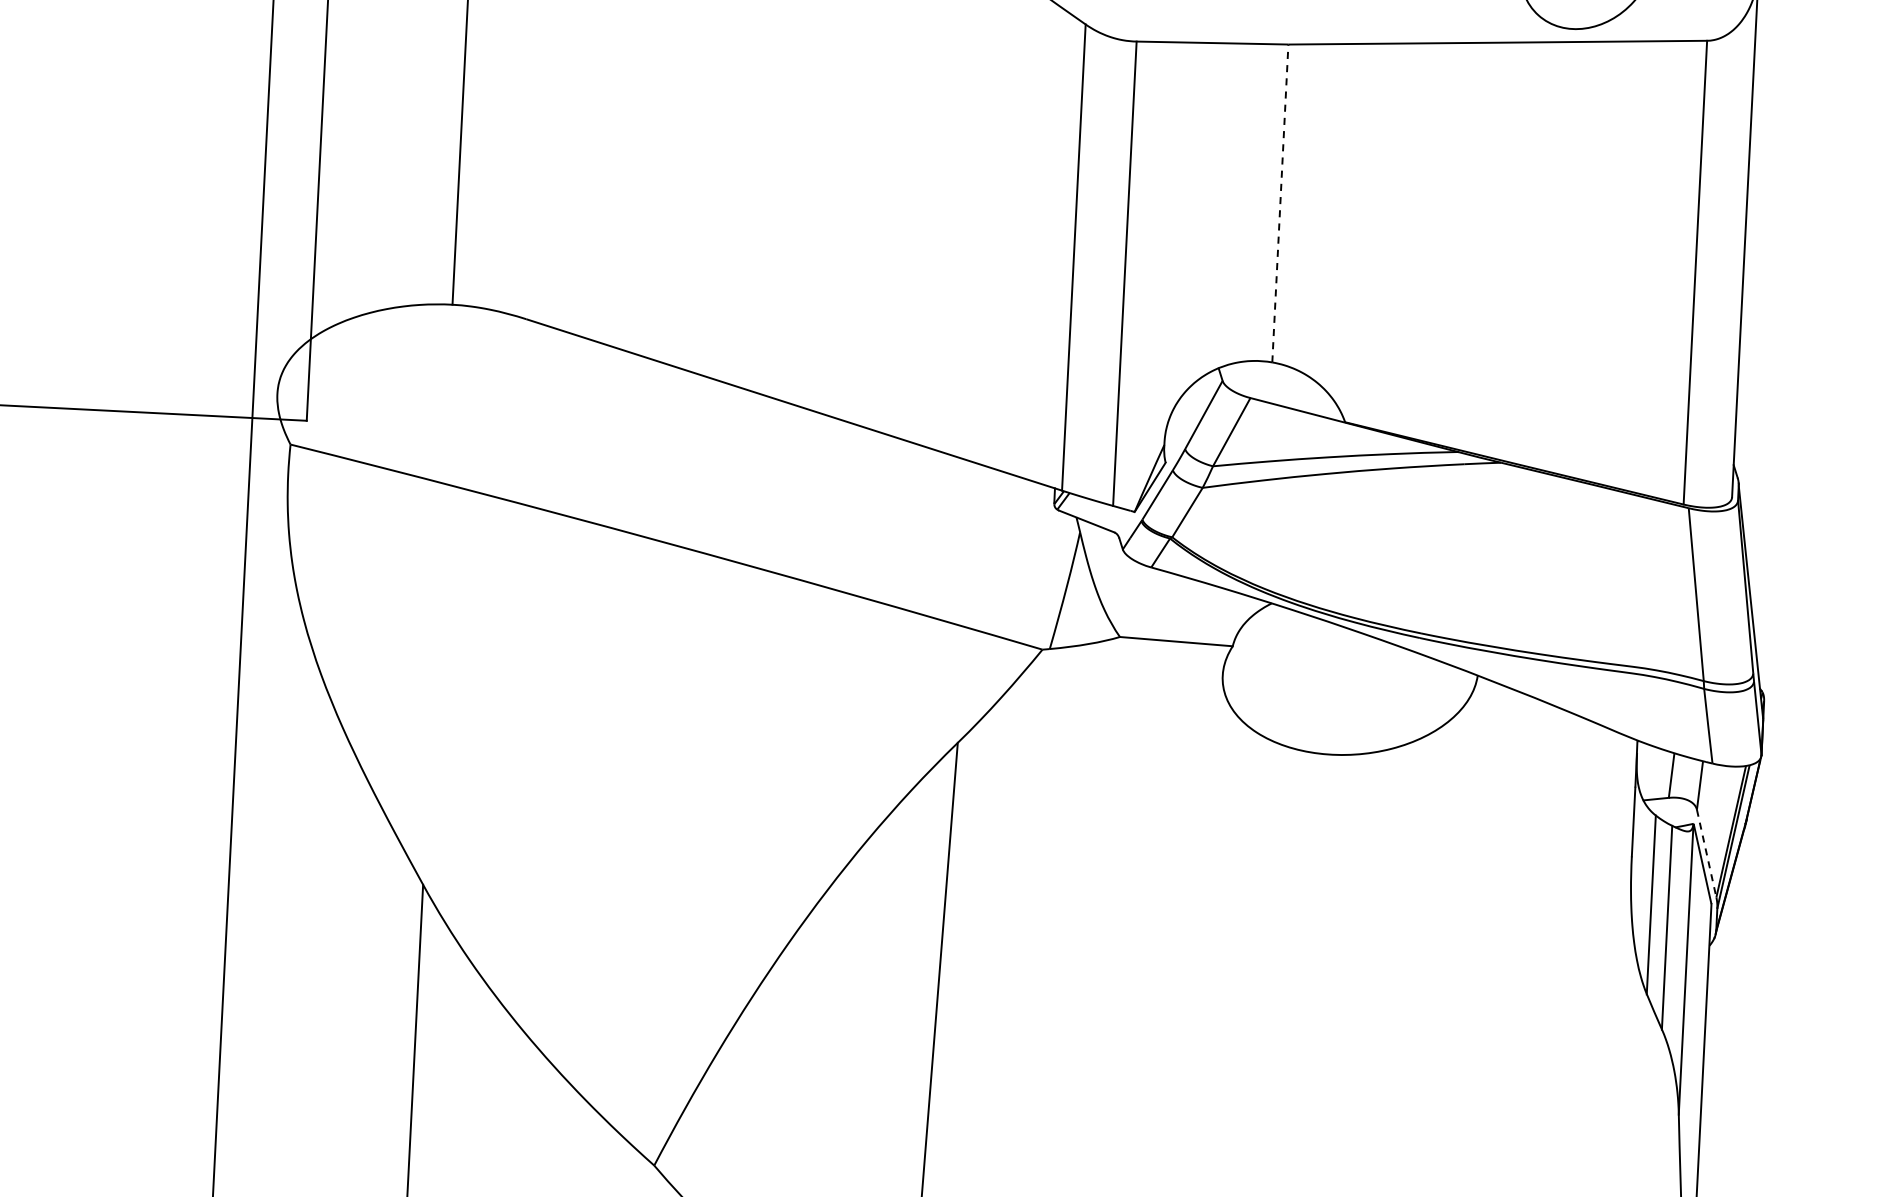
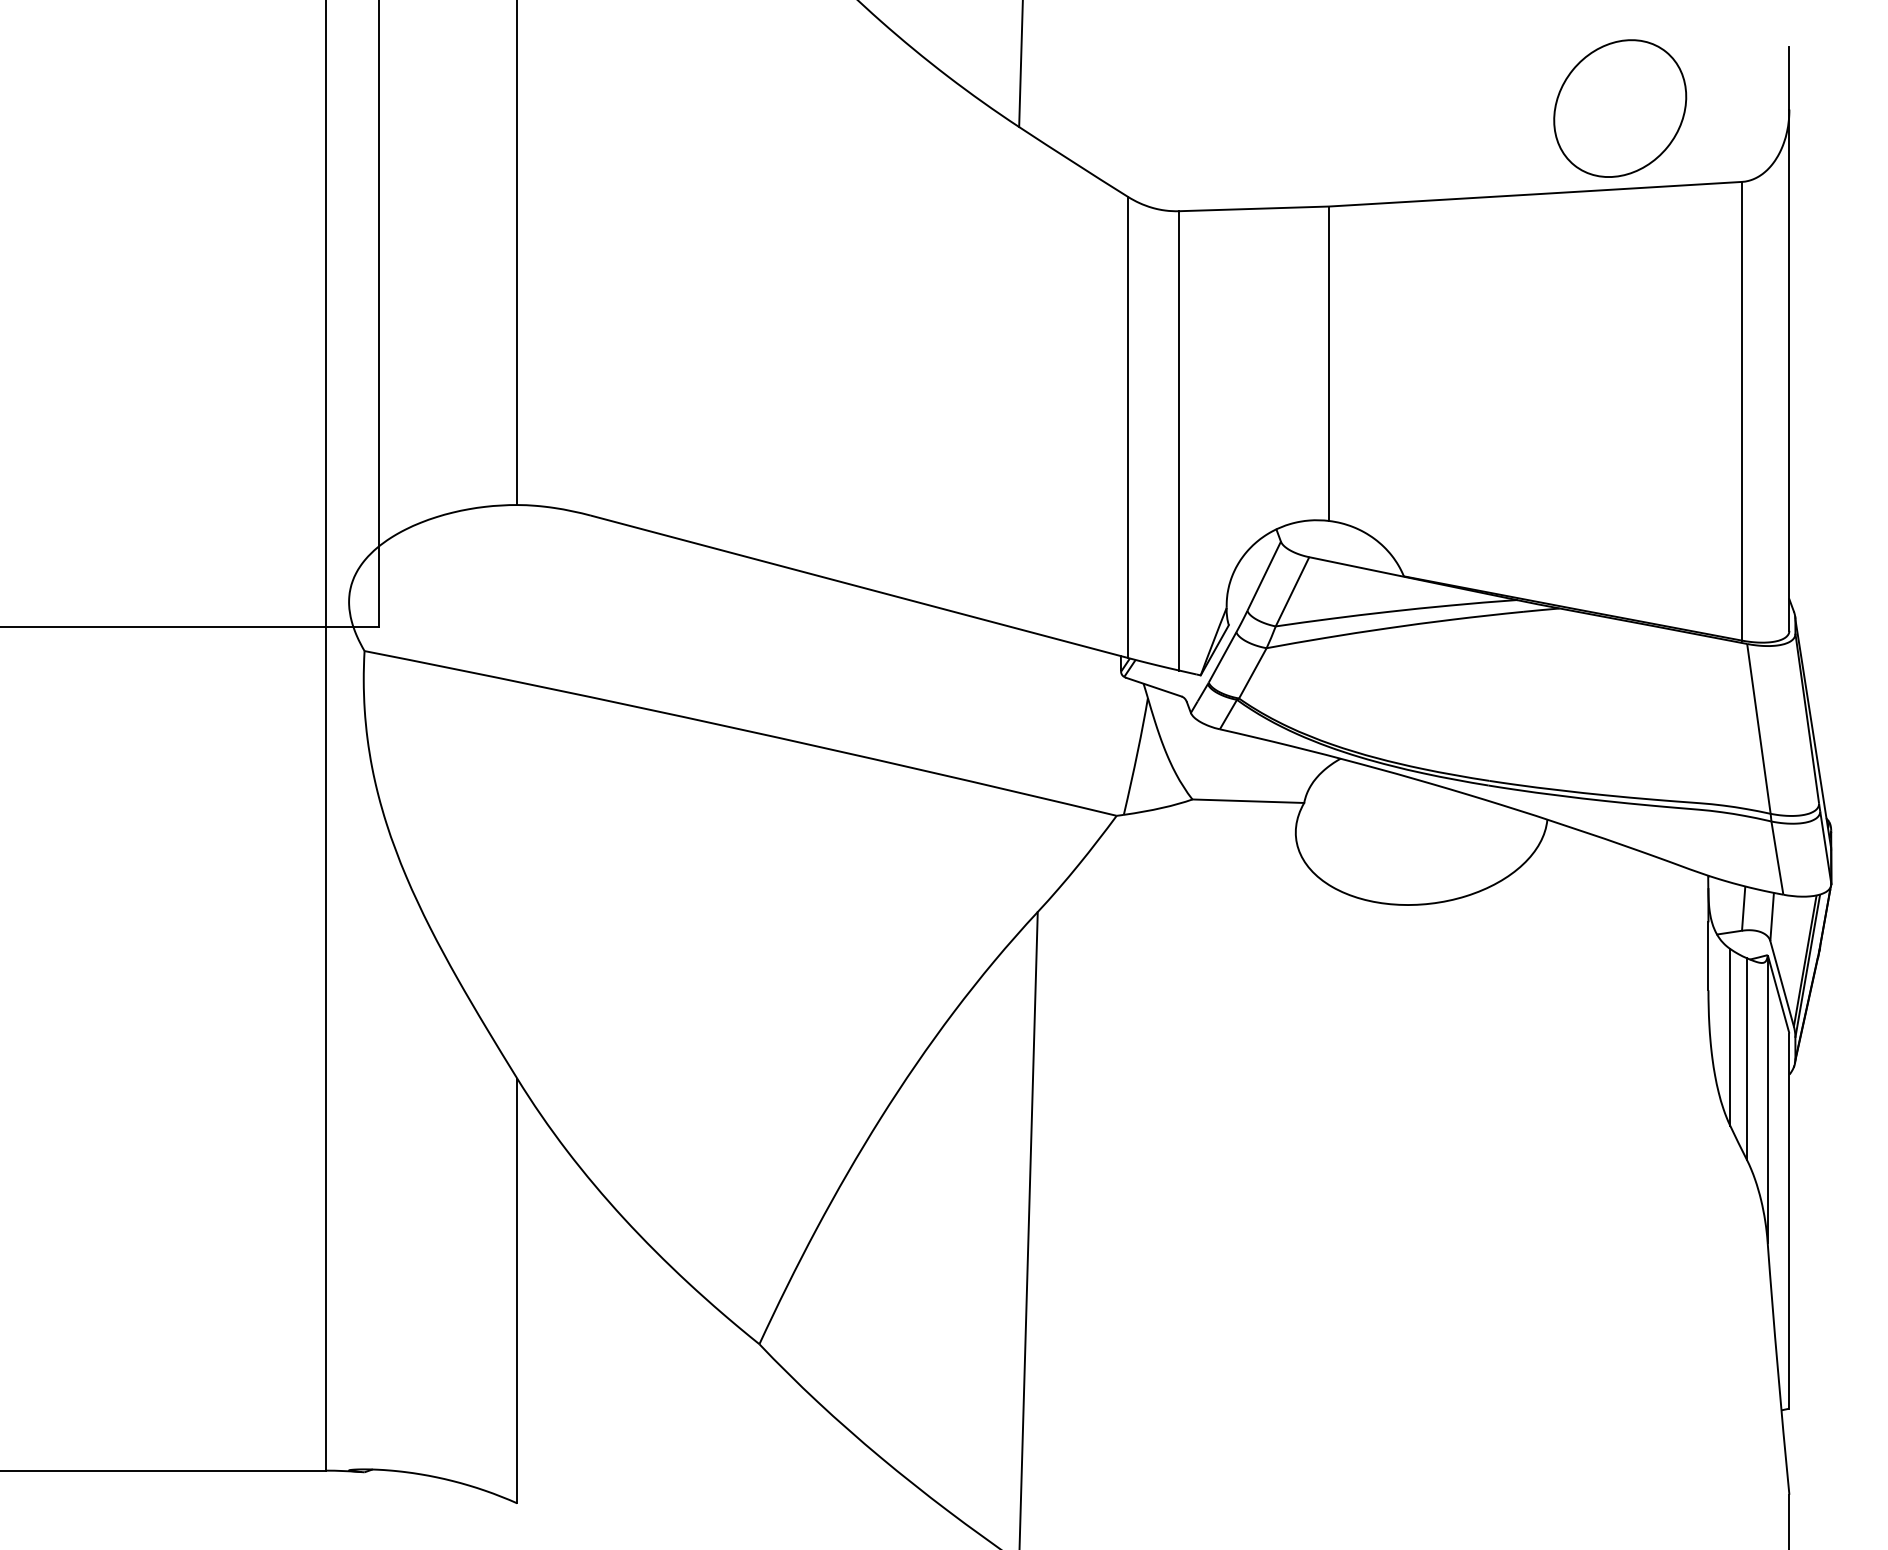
line: (1280, 203) -> (1329, 363), dashed -> solid
line: (1707, 854) -> (1782, 984), dashed -> solid

